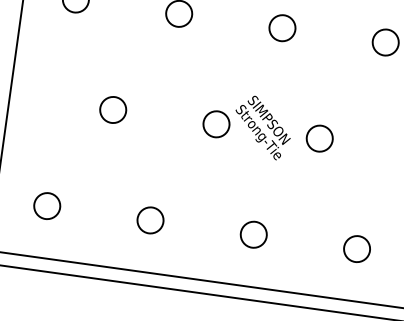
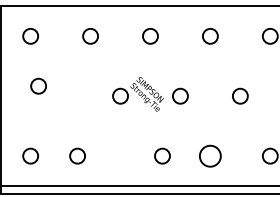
circle: (113, 108) -> (38, 85), moved
circle: (150, 219) -> (77, 155), moved
circle: (253, 233) -> (162, 155), moved
circle: (357, 247) -> (210, 155), size x1.4

